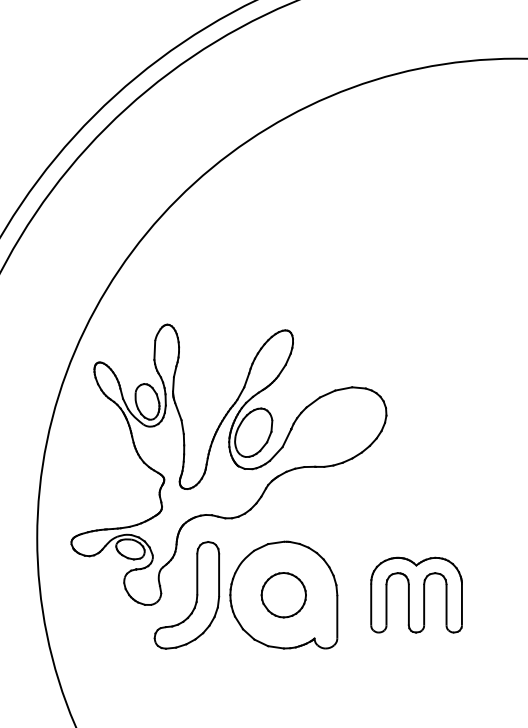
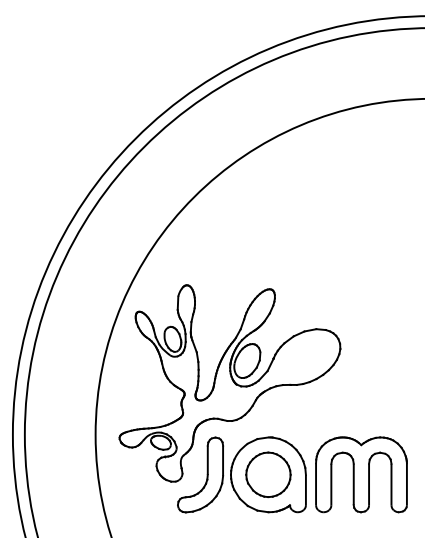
part: (283, 594) -> (268, 474), size x1.43
part: (416, 594) -> (361, 474), size x1.43

